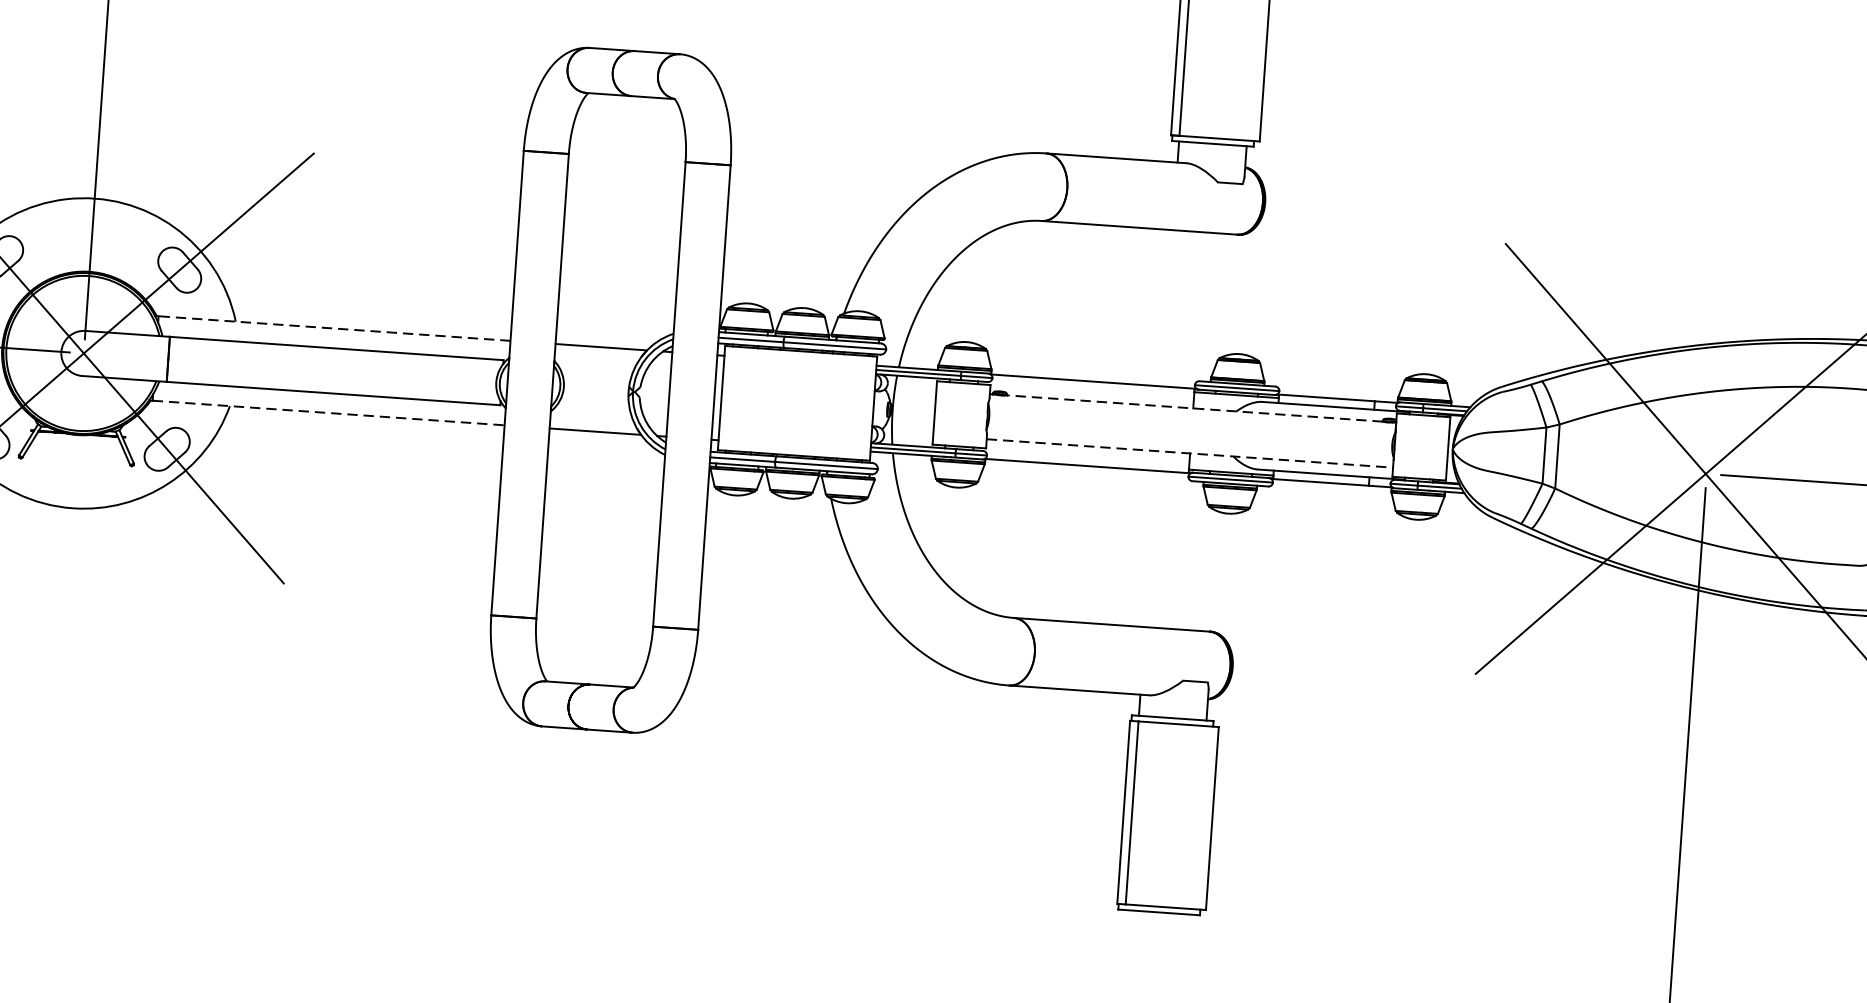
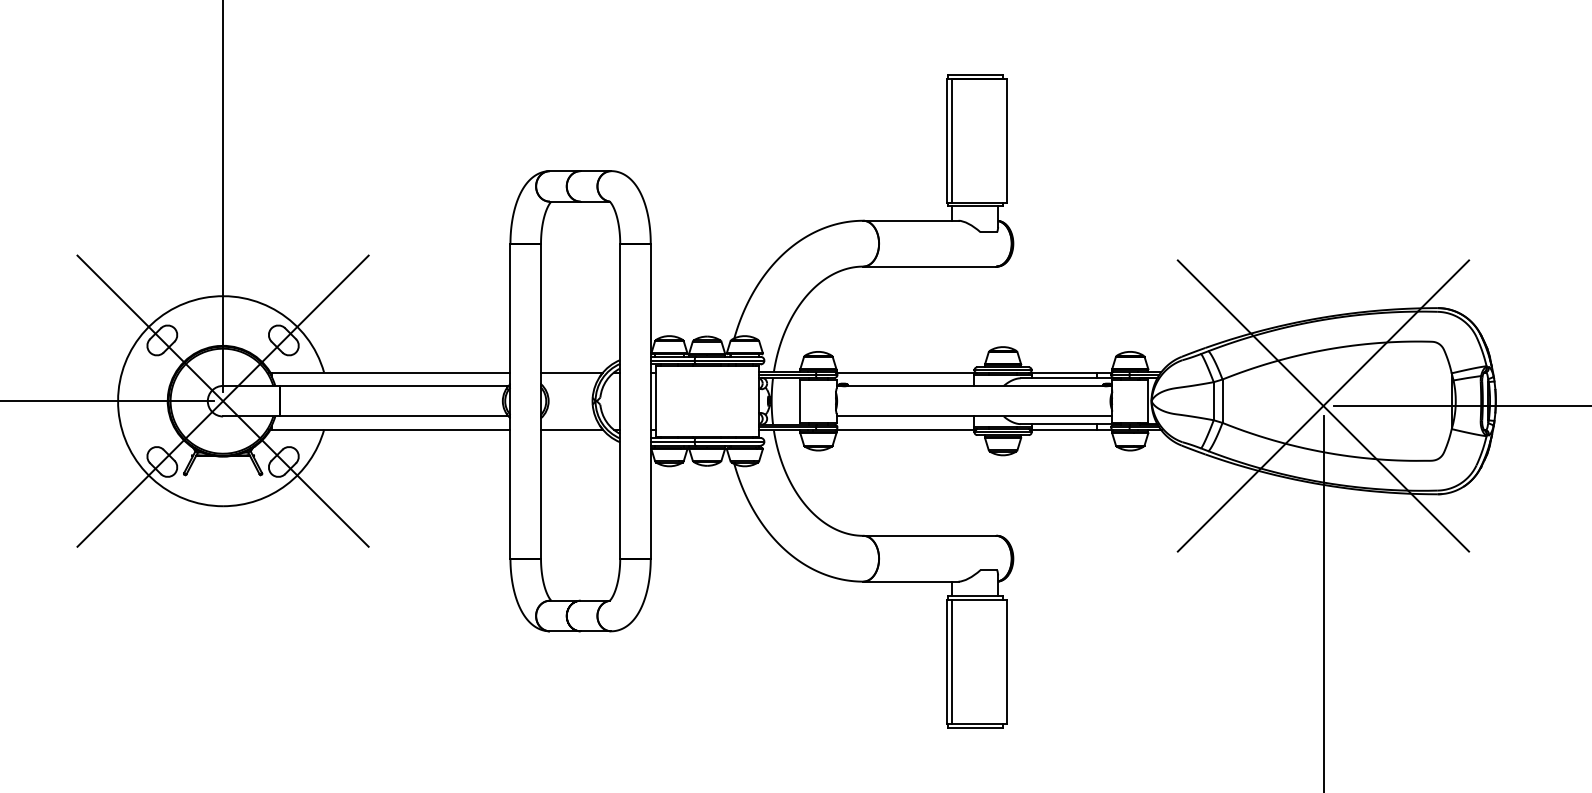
line: (333, 328) -> (390, 372), dashed -> solid
line: (1194, 407) -> (975, 385), dashed -> solid
line: (329, 412) -> (391, 429), dashed -> solid
line: (1190, 453) -> (974, 416), dashed -> solid

